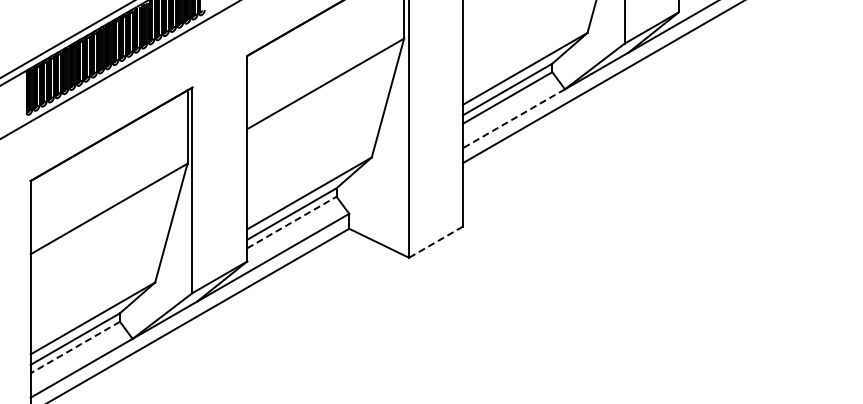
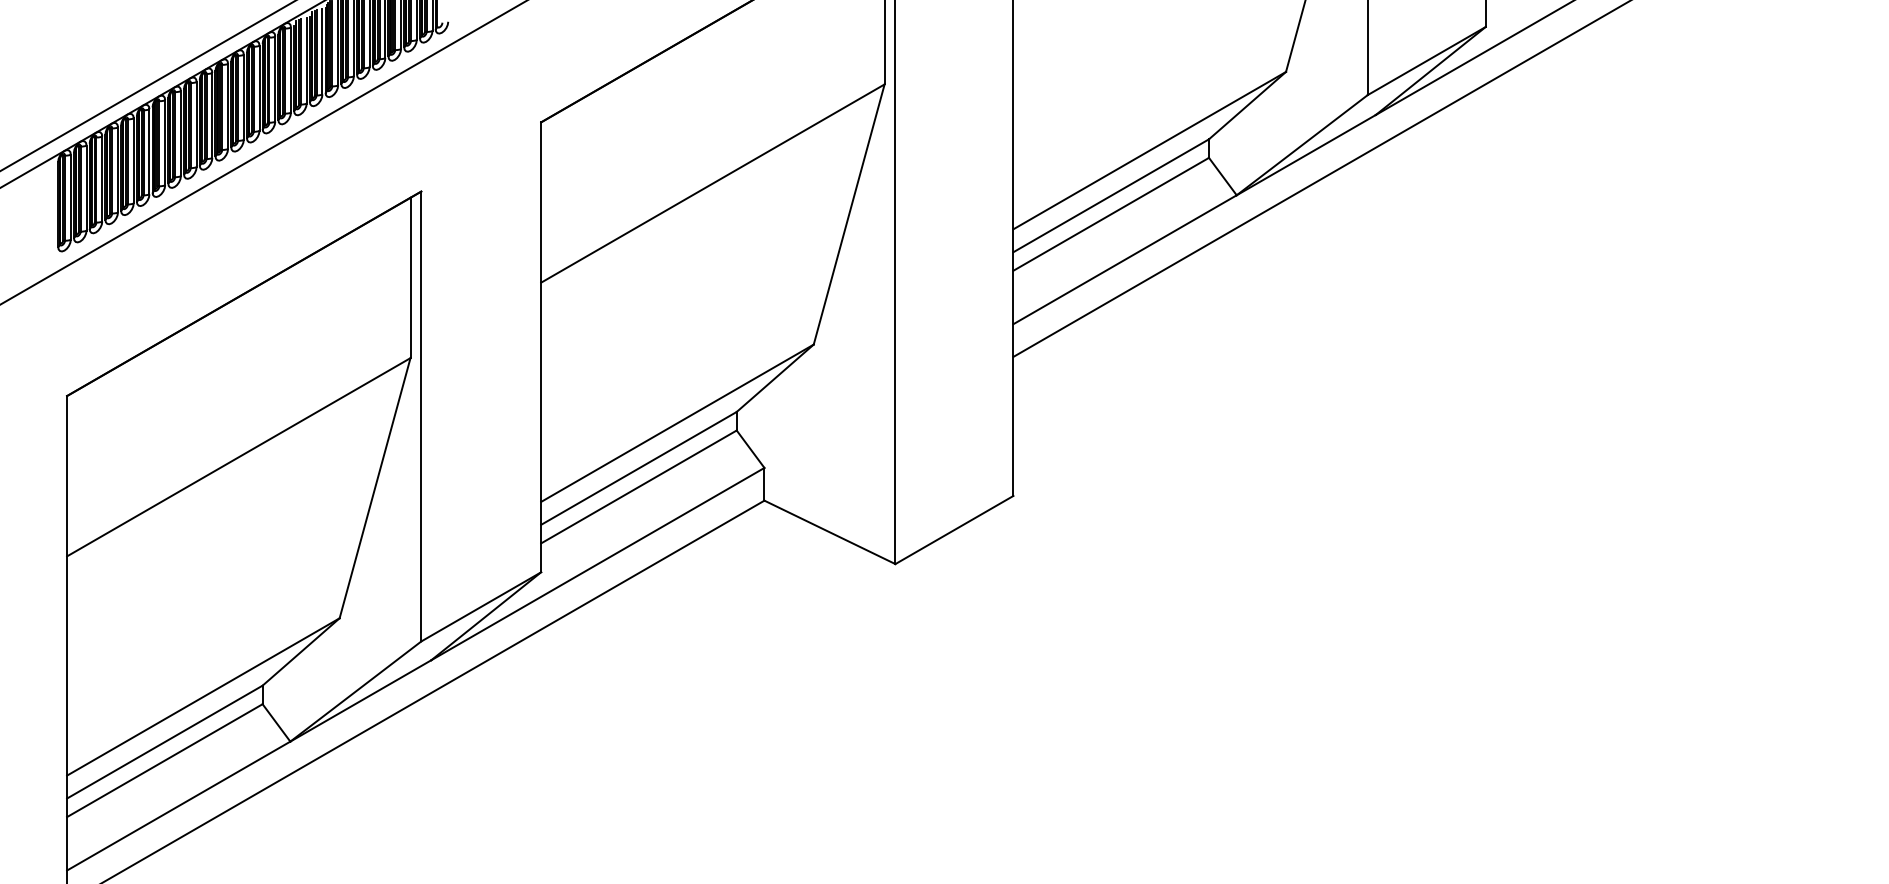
line: (514, 118) -> (1126, 259), dashed -> solid
line: (291, 222) -> (638, 486), dashed -> solid
line: (435, 242) -> (953, 530), dashed -> solid
line: (75, 347) -> (165, 760), dashed -> solid

